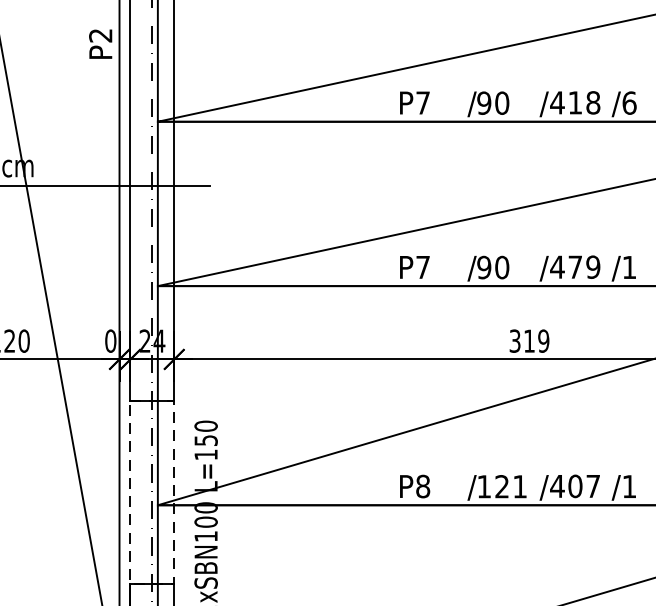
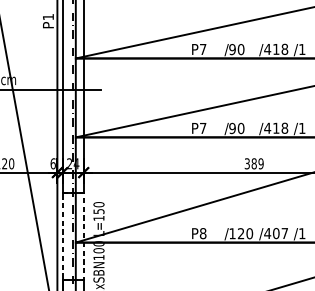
text: (98, 36) -> (47, 17), P2 -> P1
text: (630, 103) -> (302, 49), 6 -> 1
text: (584, 265) -> (280, 127), 479 -> 418
text: (109, 340) -> (52, 163), 0 -> 6
text: (527, 340) -> (253, 163), 319 -> 389
text: (519, 486) -> (249, 233), 121 -> 120

